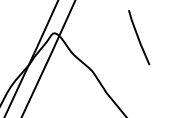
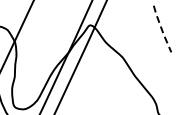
line: (137, 38) -> (161, 29), solid -> dashed

